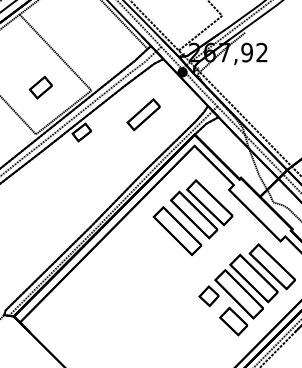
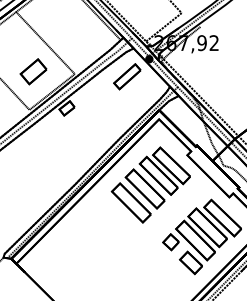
part: (40, 87) -> (33, 71), size x1.43
part: (143, 114) -> (127, 76), moved
part: (160, 248) -> (131, 203), added

